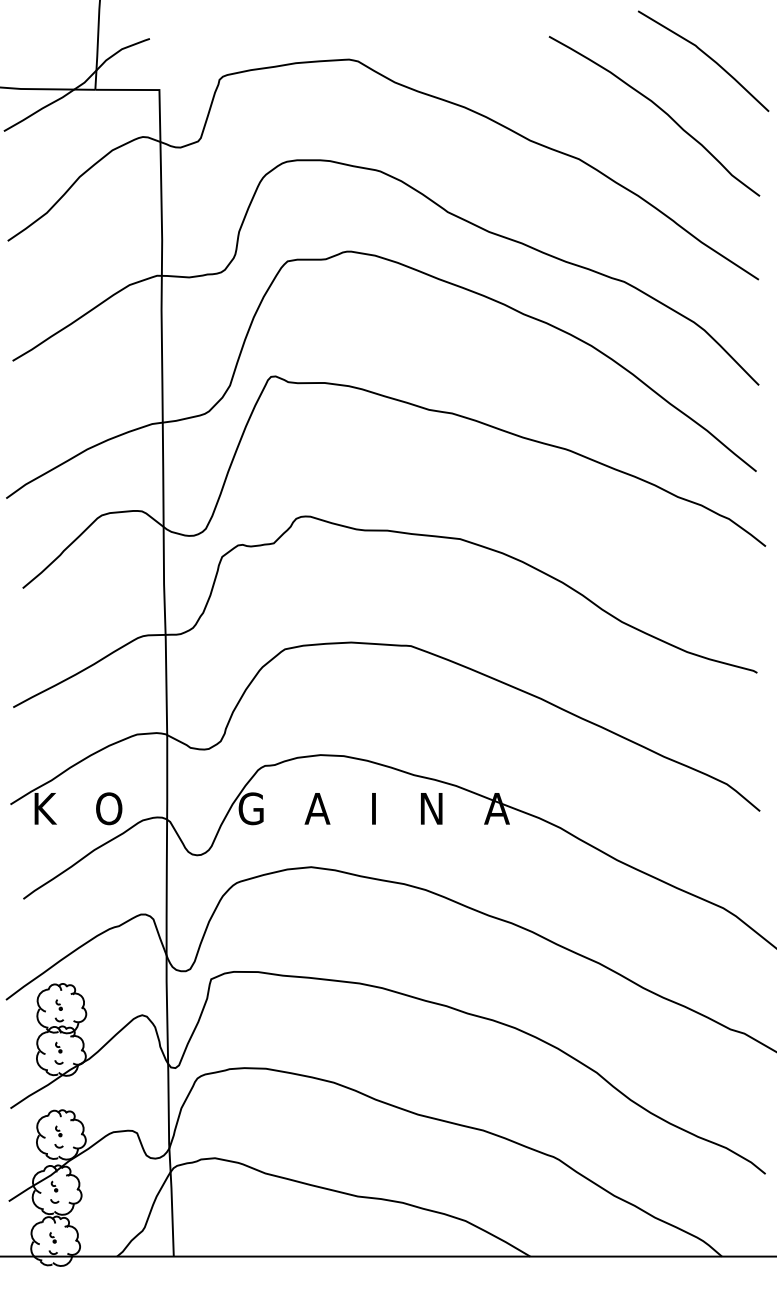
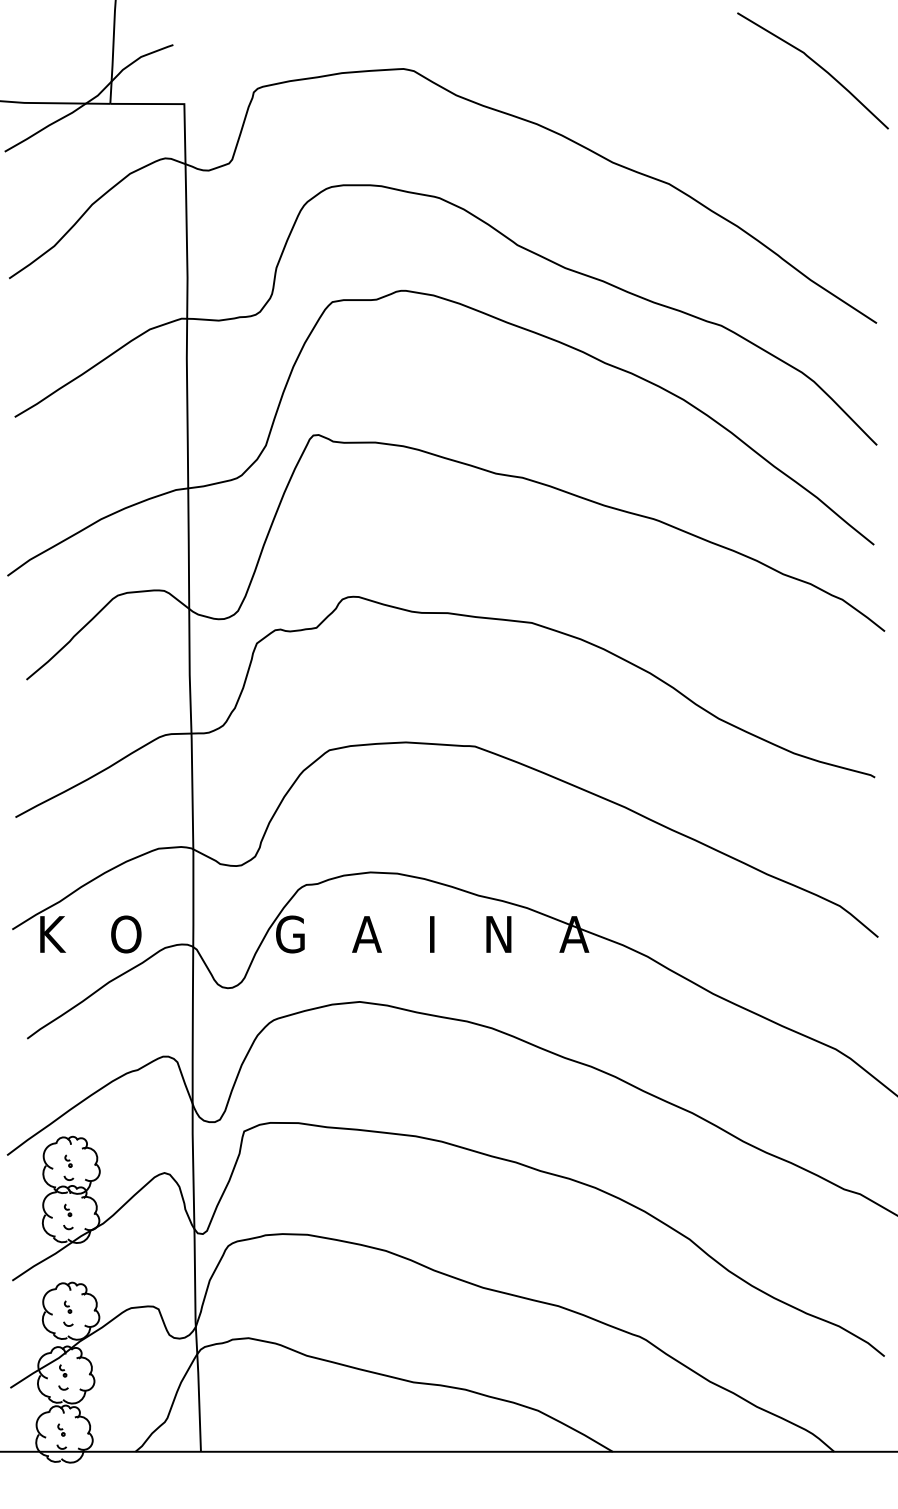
curve: (660, 110) -> (763, 127), removed

